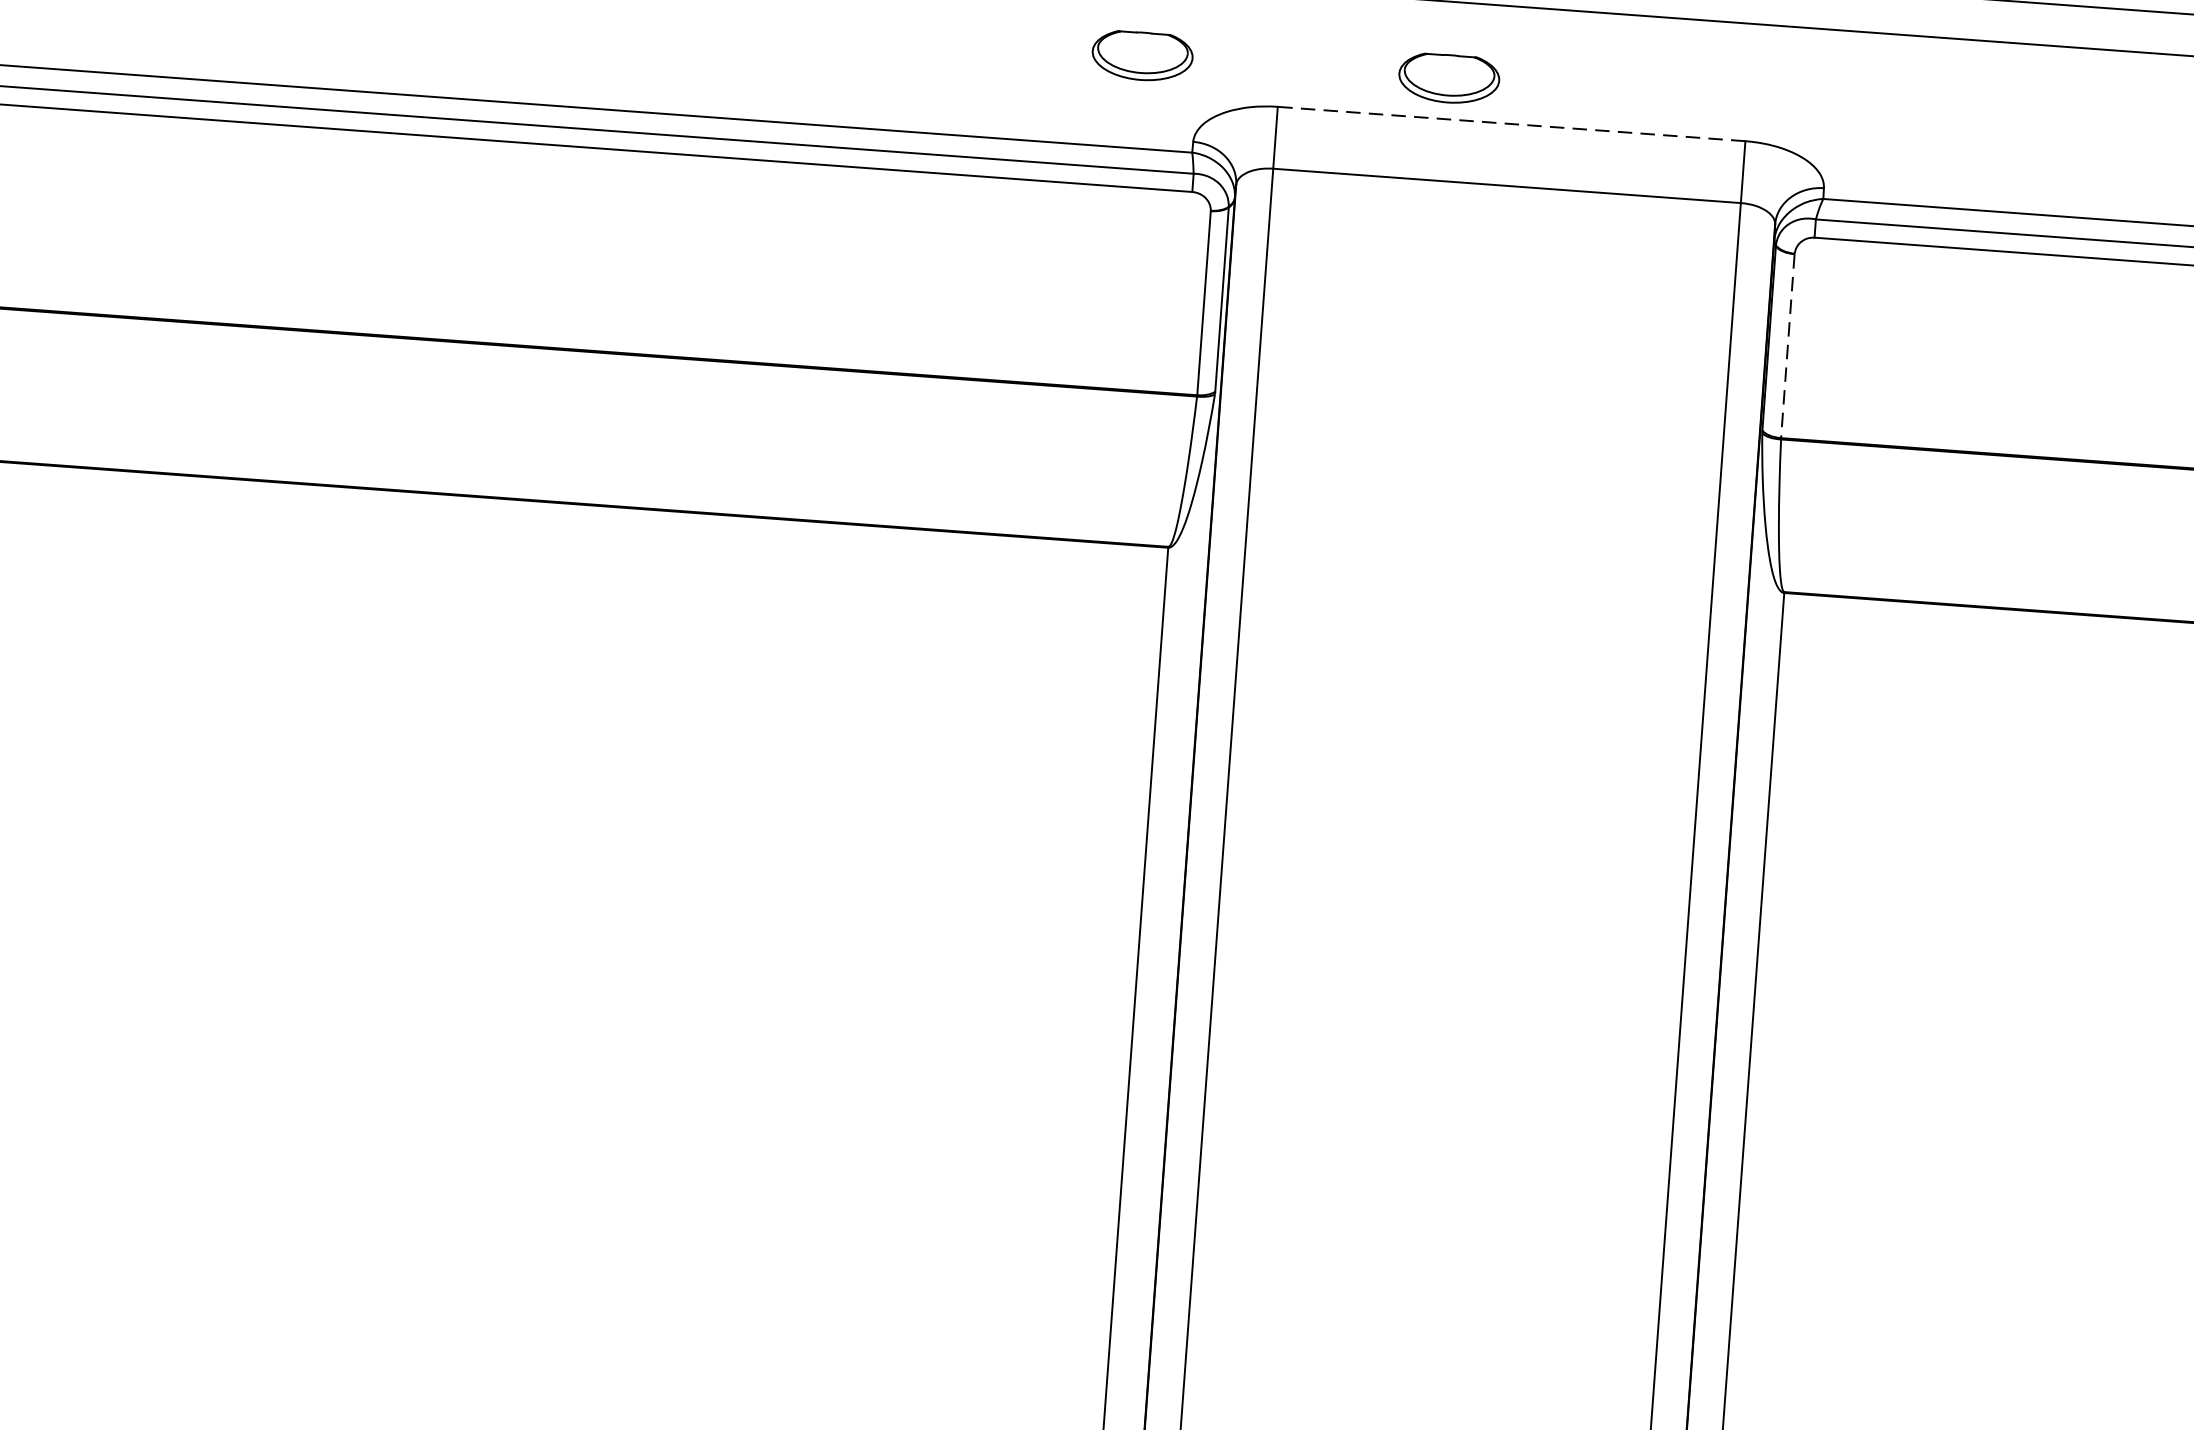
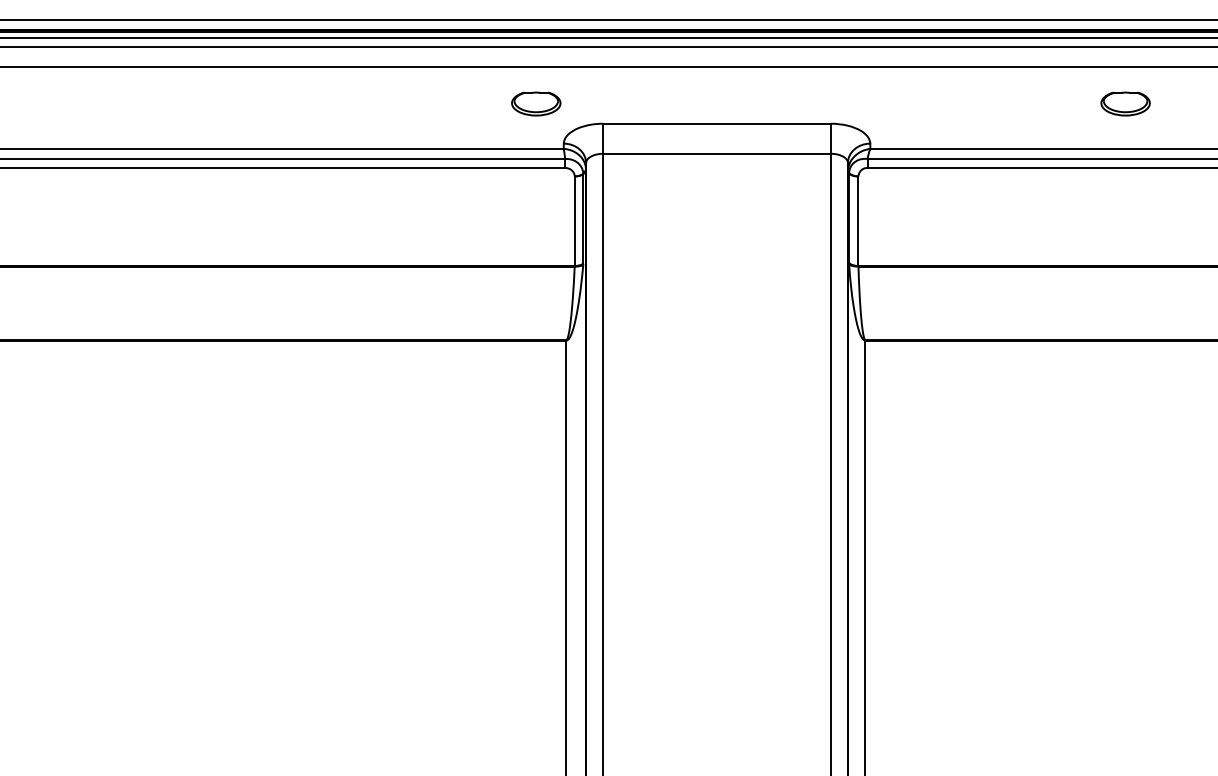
part: (1449, 77) -> (685, 103), removed
line: (1512, 123) -> (717, 123), dashed -> solid
line: (1787, 346) -> (858, 221), dashed -> solid

